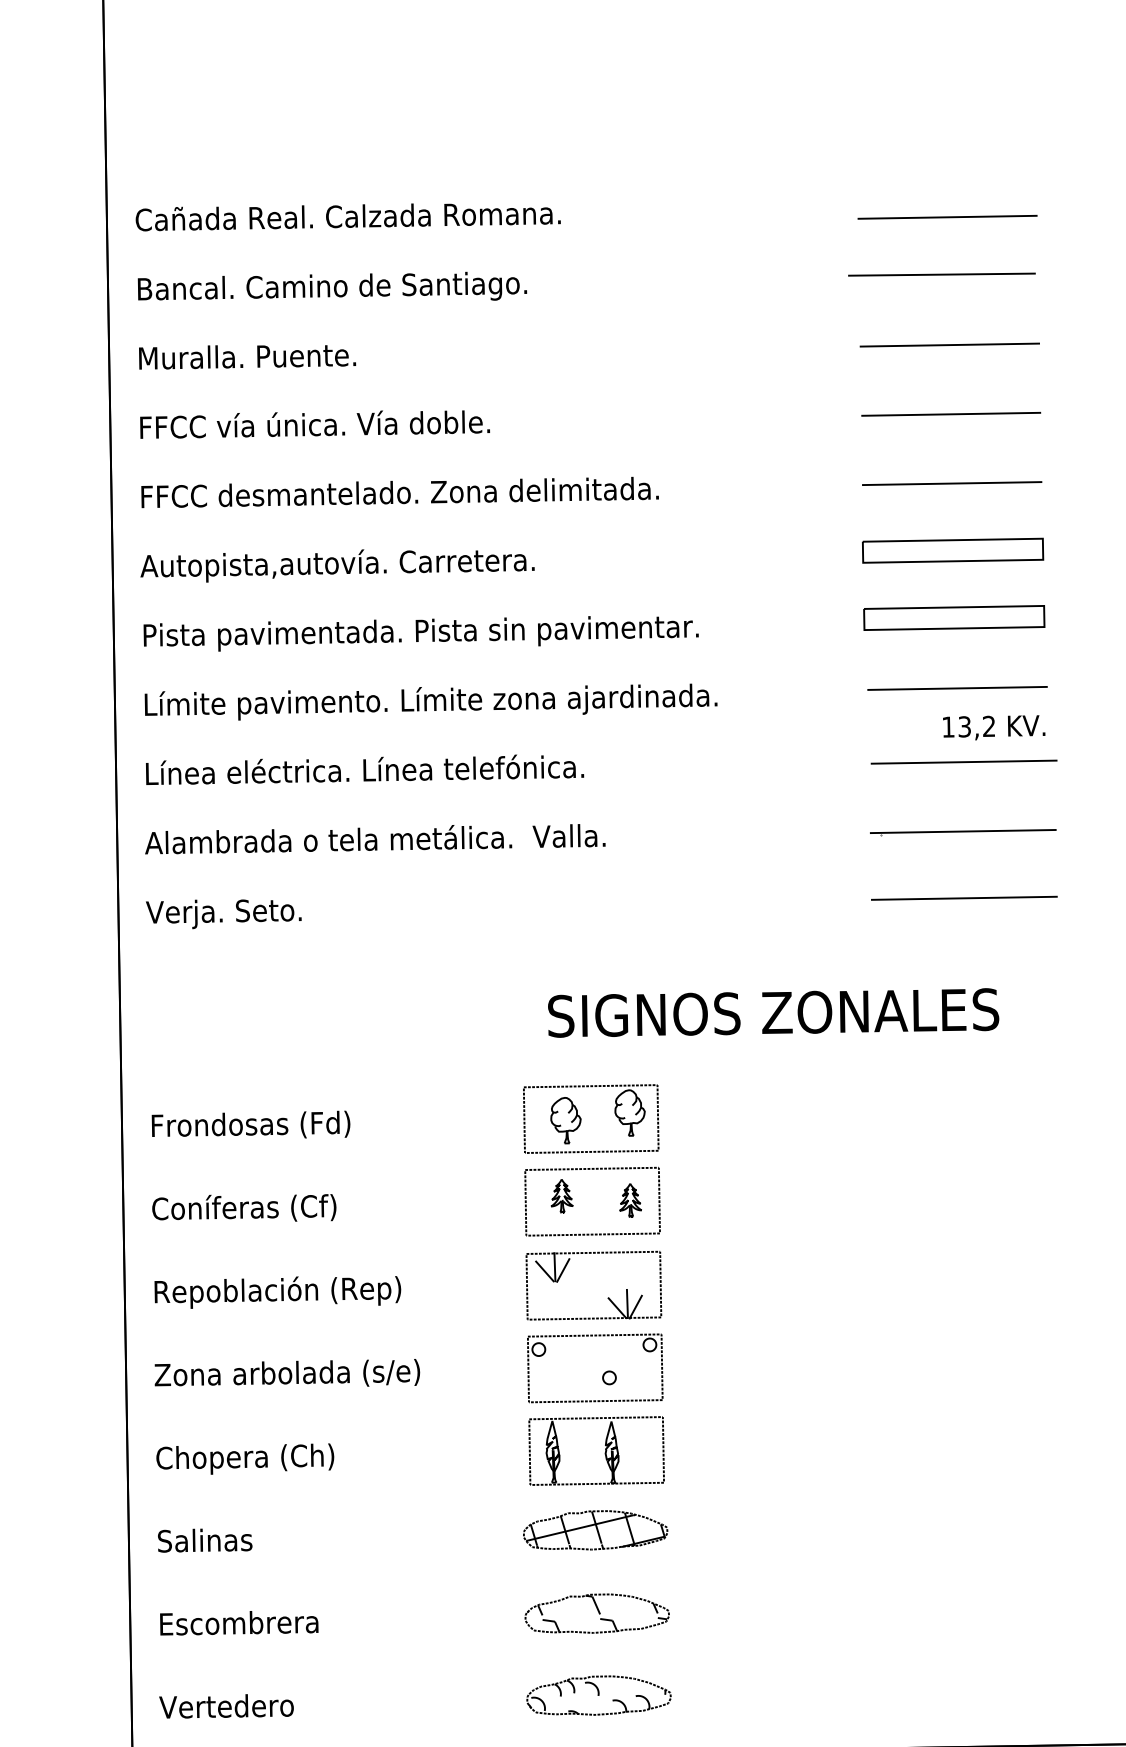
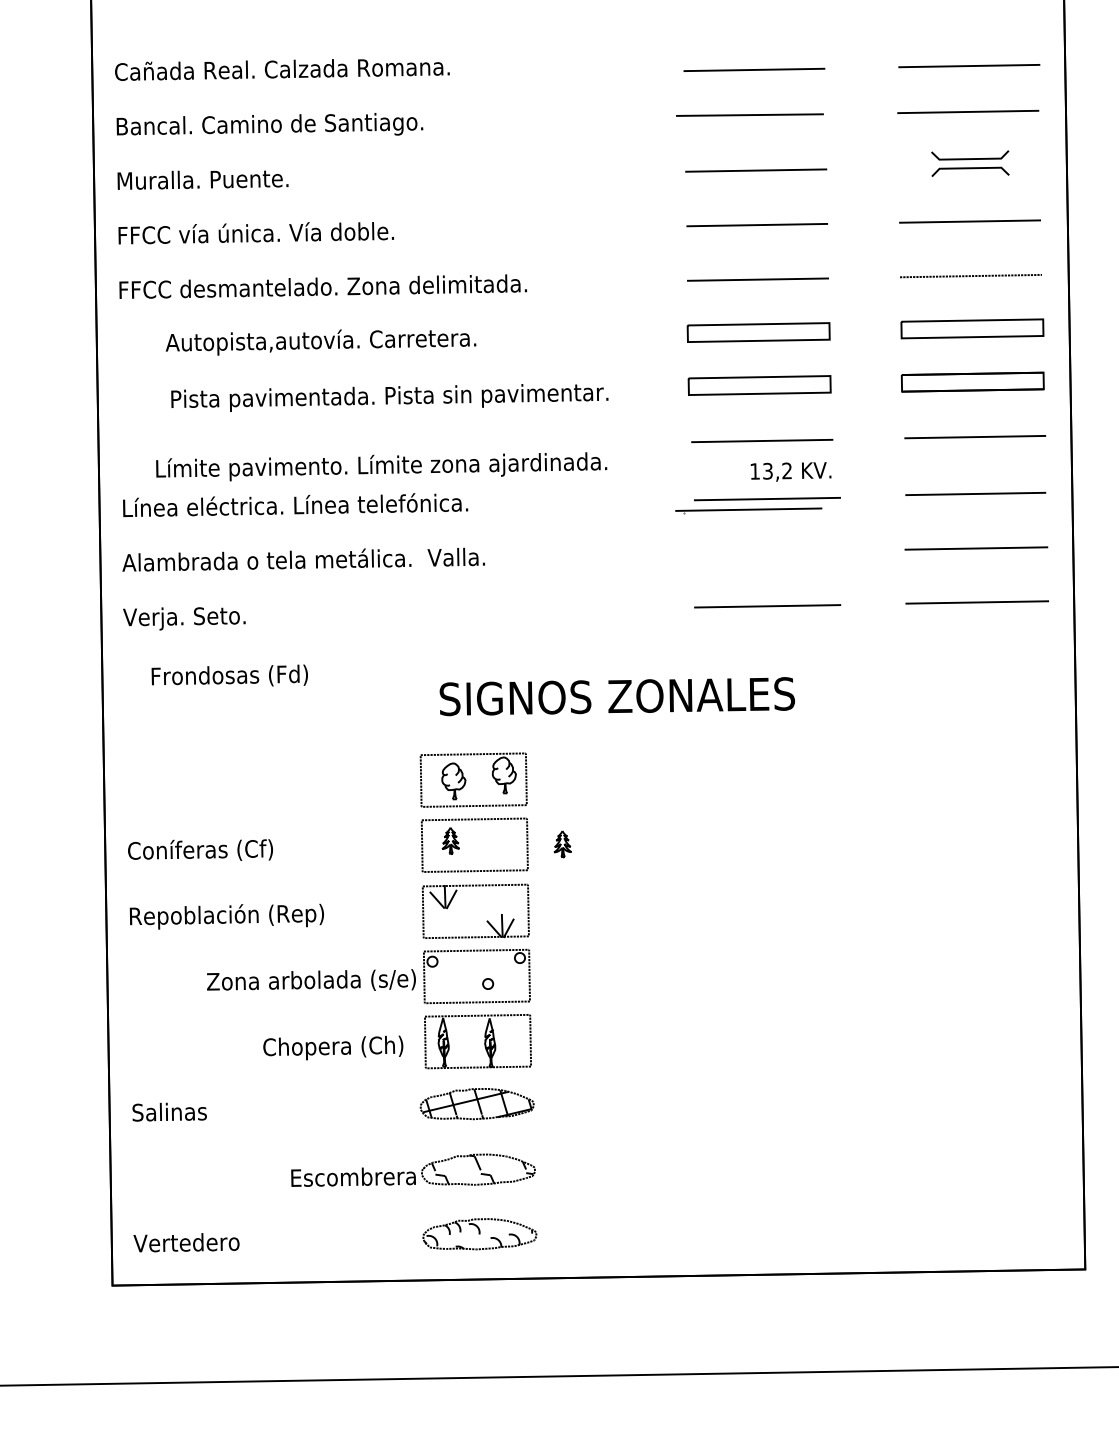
text: (336, 565) -> (320, 342), moved
text: (420, 633) -> (389, 397), moved
text: (430, 701) -> (381, 466), moved
part: (962, 832) -> (748, 510), moved
text: (250, 1124) -> (229, 675), moved
part: (630, 1200) -> (562, 844), moved
text: (287, 1372) -> (311, 979), moved
text: (245, 1458) -> (333, 1047), moved
text: (239, 1622) -> (353, 1176), moved

